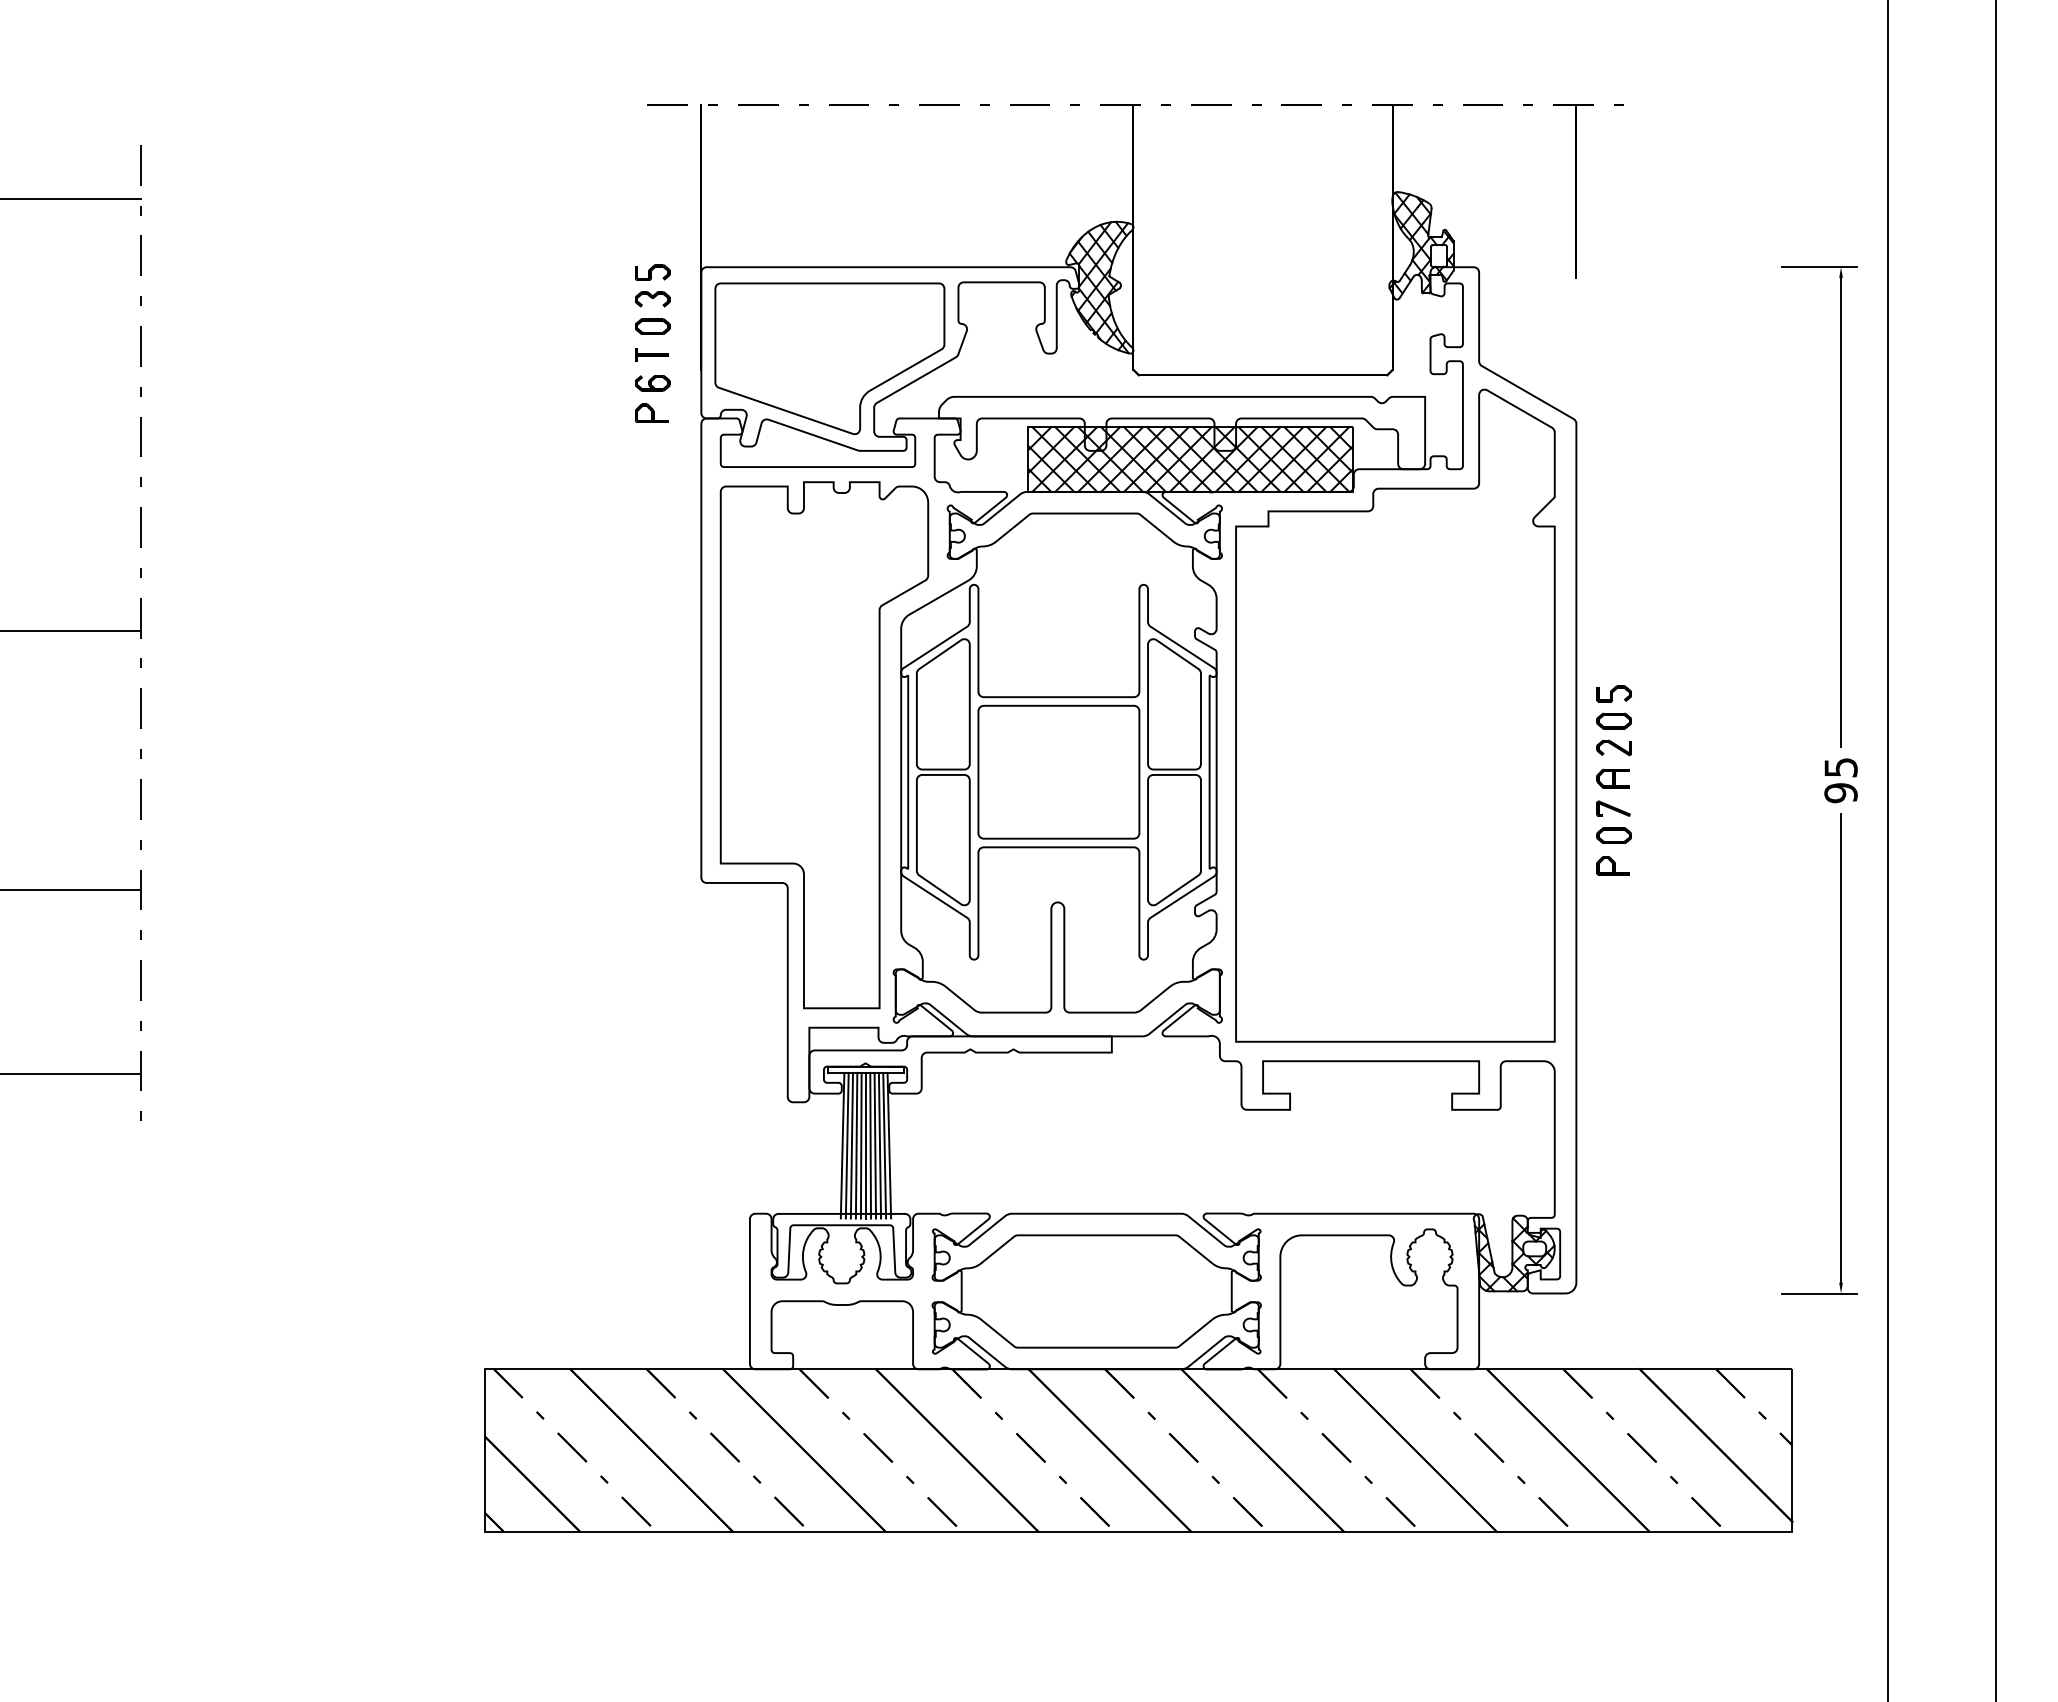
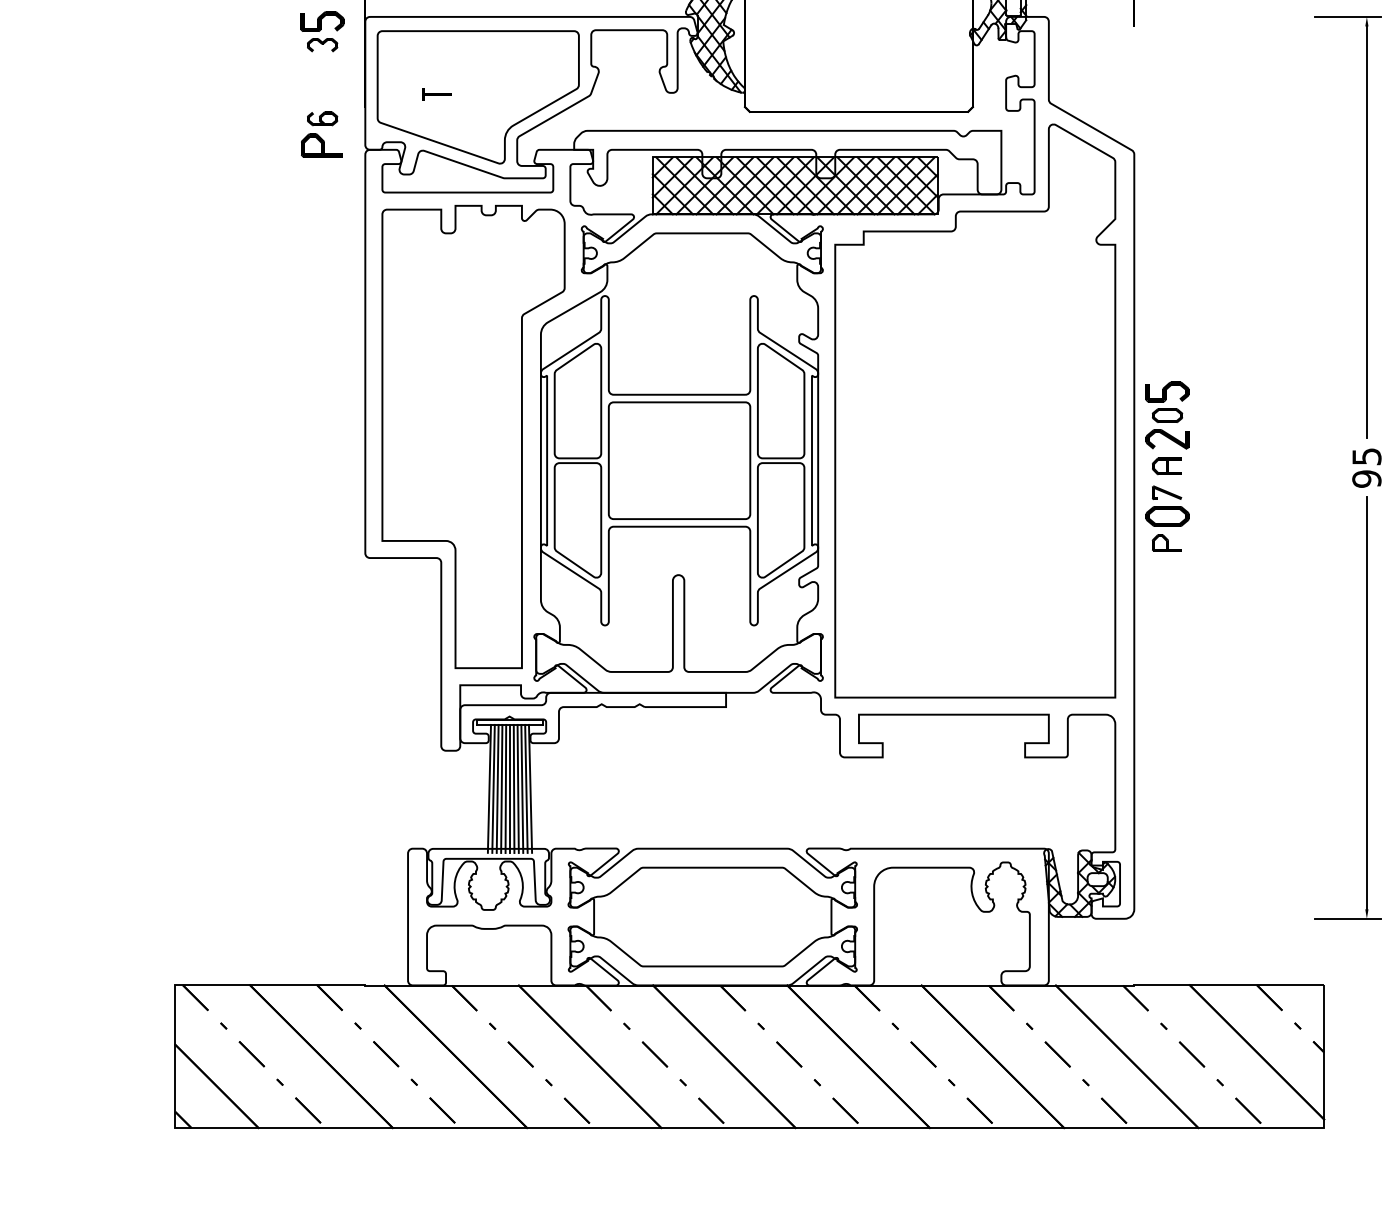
part: (652, 272) -> (322, 21), size x1.4
part: (652, 326) -> (322, 69), removed
part: (651, 354) -> (436, 93), moved
part: (651, 412) -> (321, 144), size x1.4
part: (1613, 693) -> (1166, 391), size x1.4
part: (1613, 747) -> (1166, 438), size x1.4
part: (1613, 835) -> (1166, 516), size x1.4

